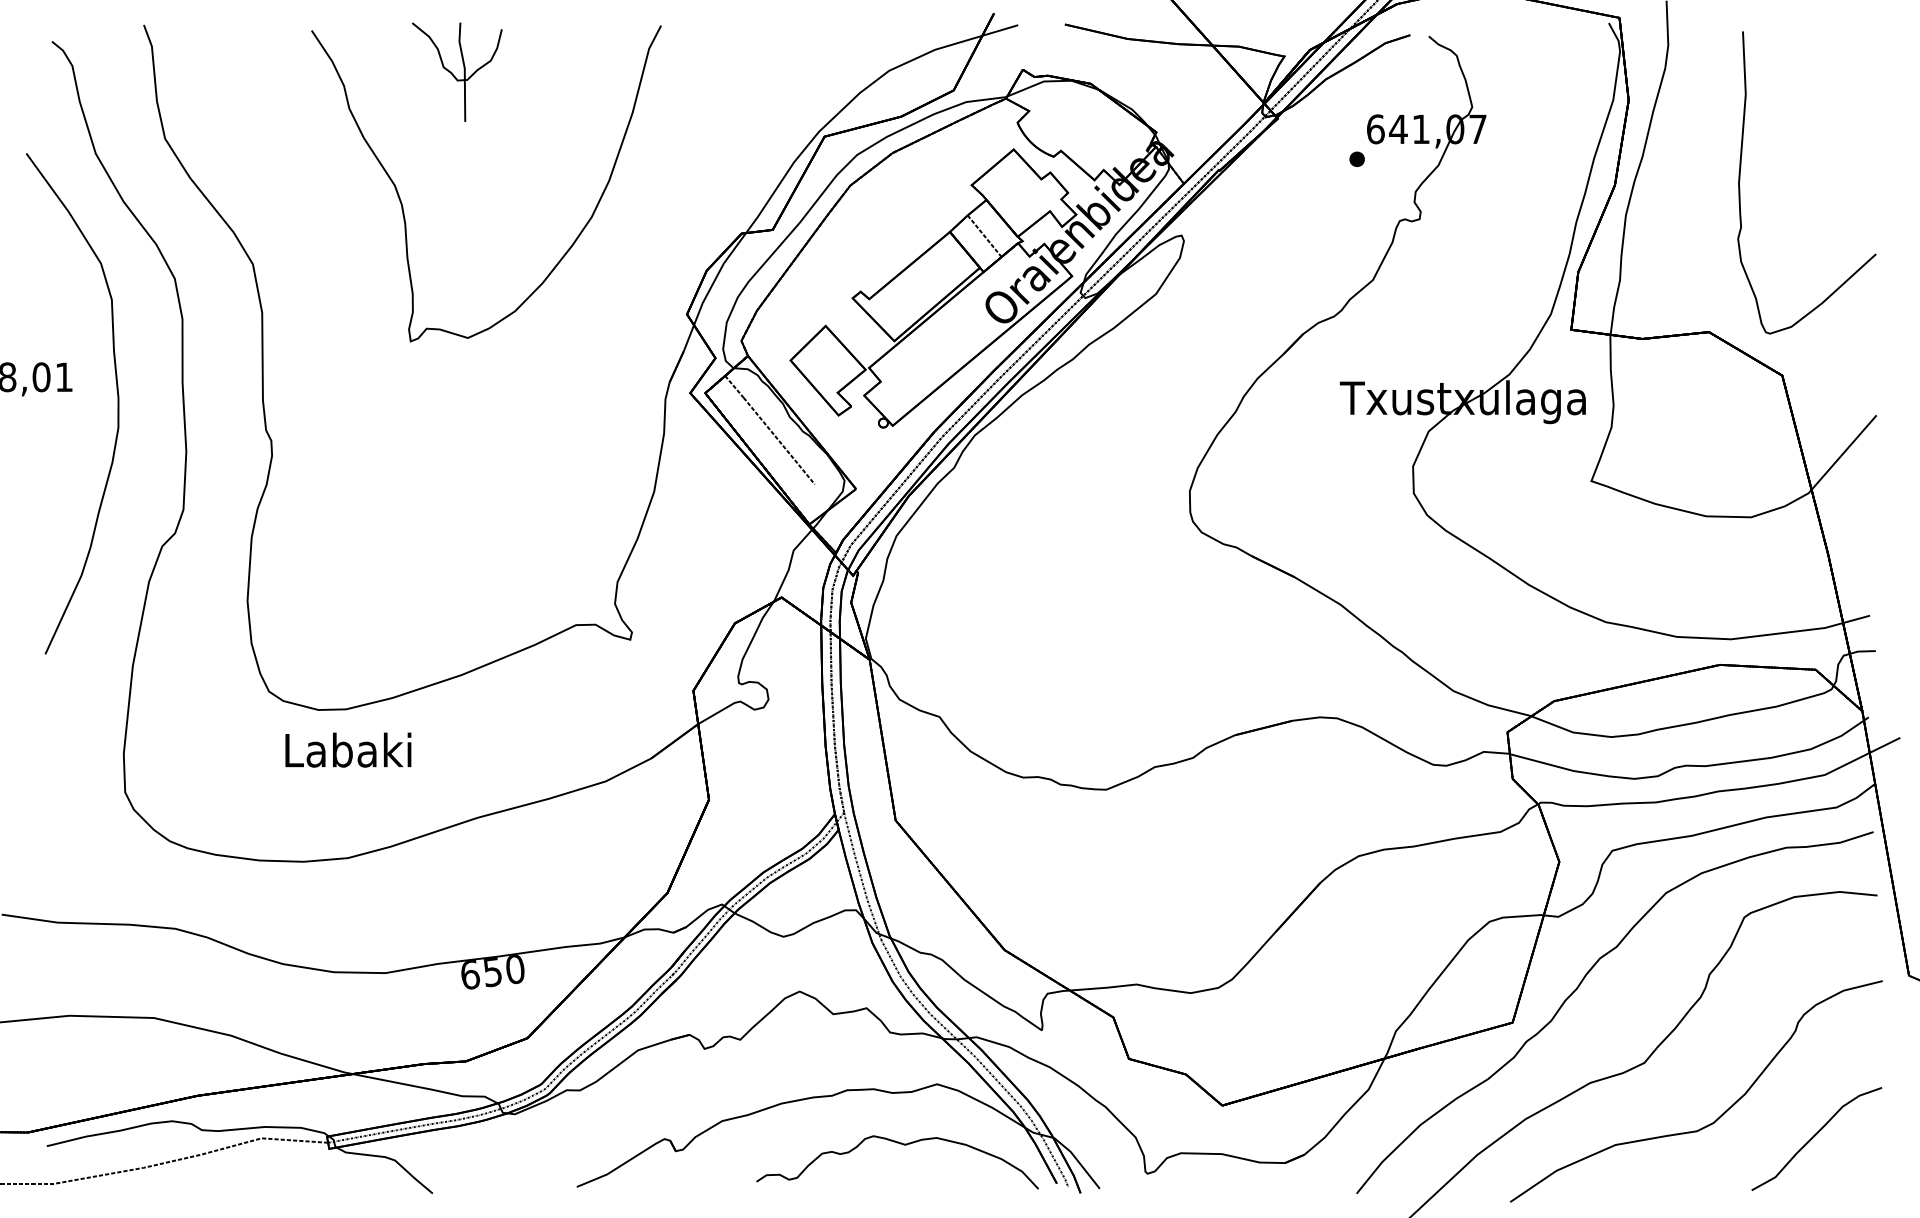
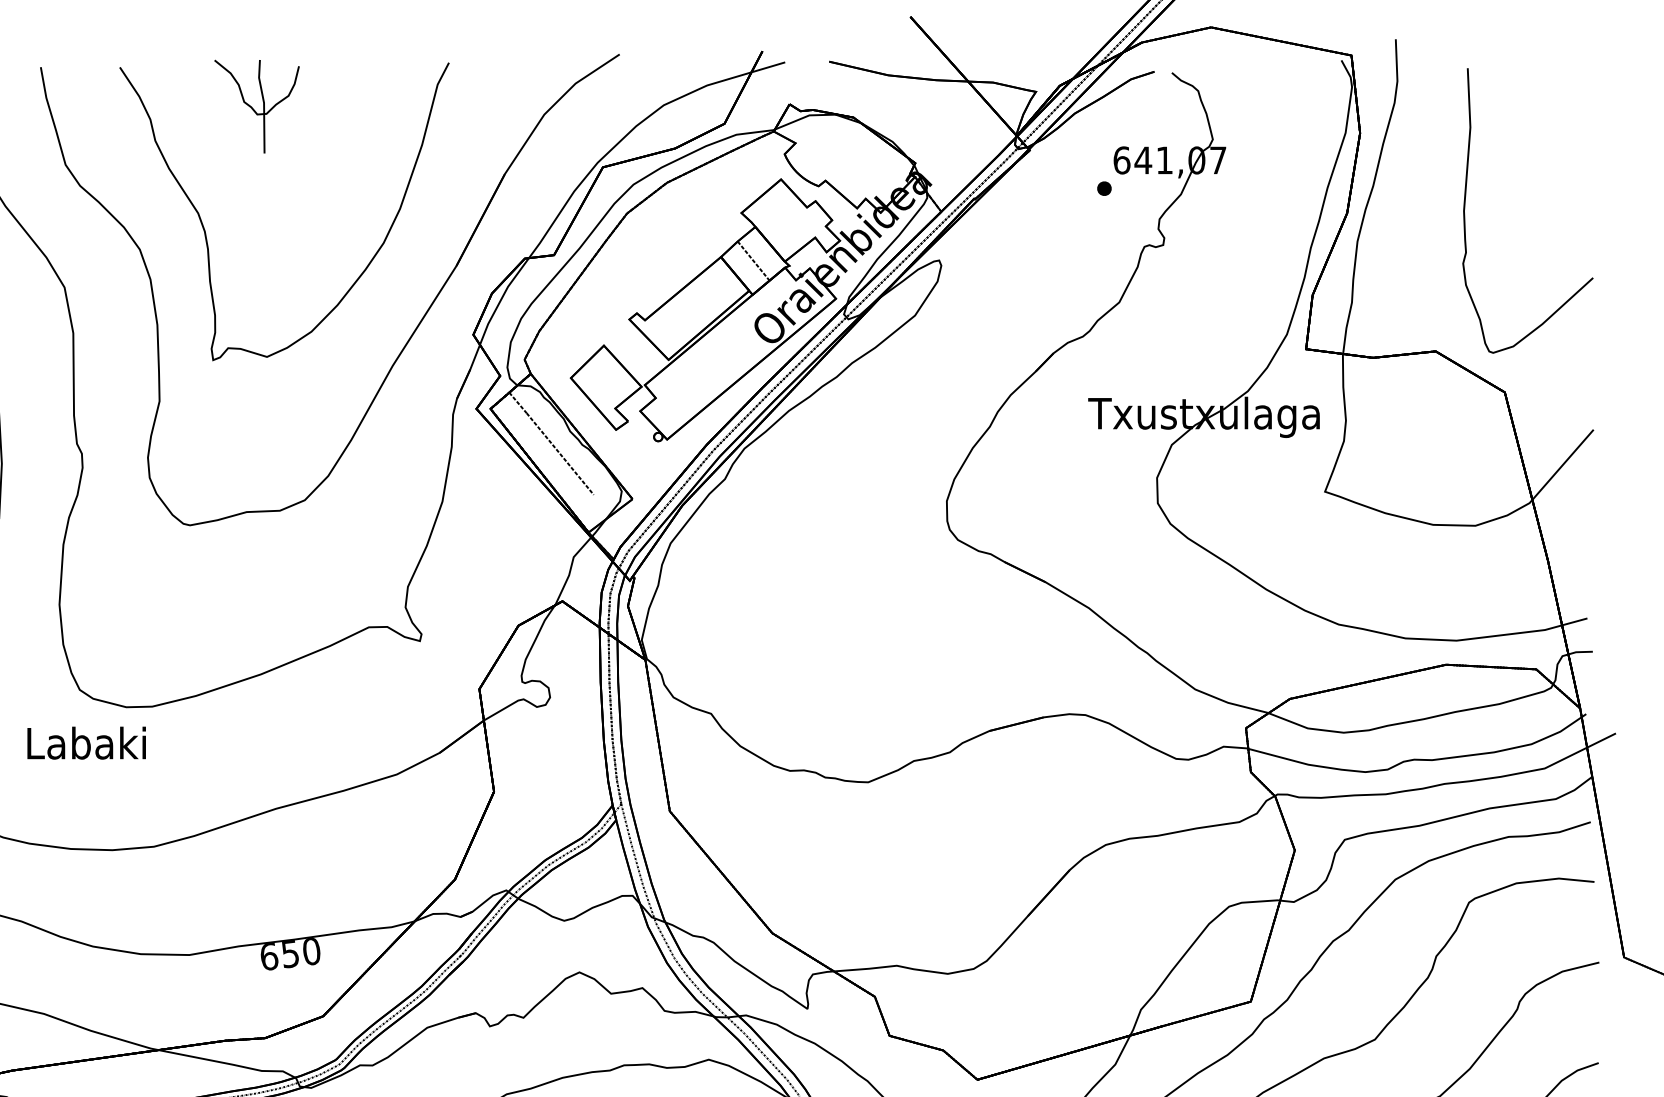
part: (616, 321) -> (406, 341), added
text: (348, 749) -> (86, 742), moved

